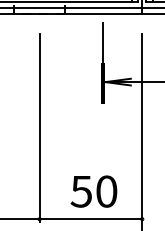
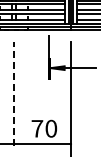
line: (40, 127) -> (14, 93), solid -> dashed
text: (81, 191) -> (37, 128), 50 -> 70

